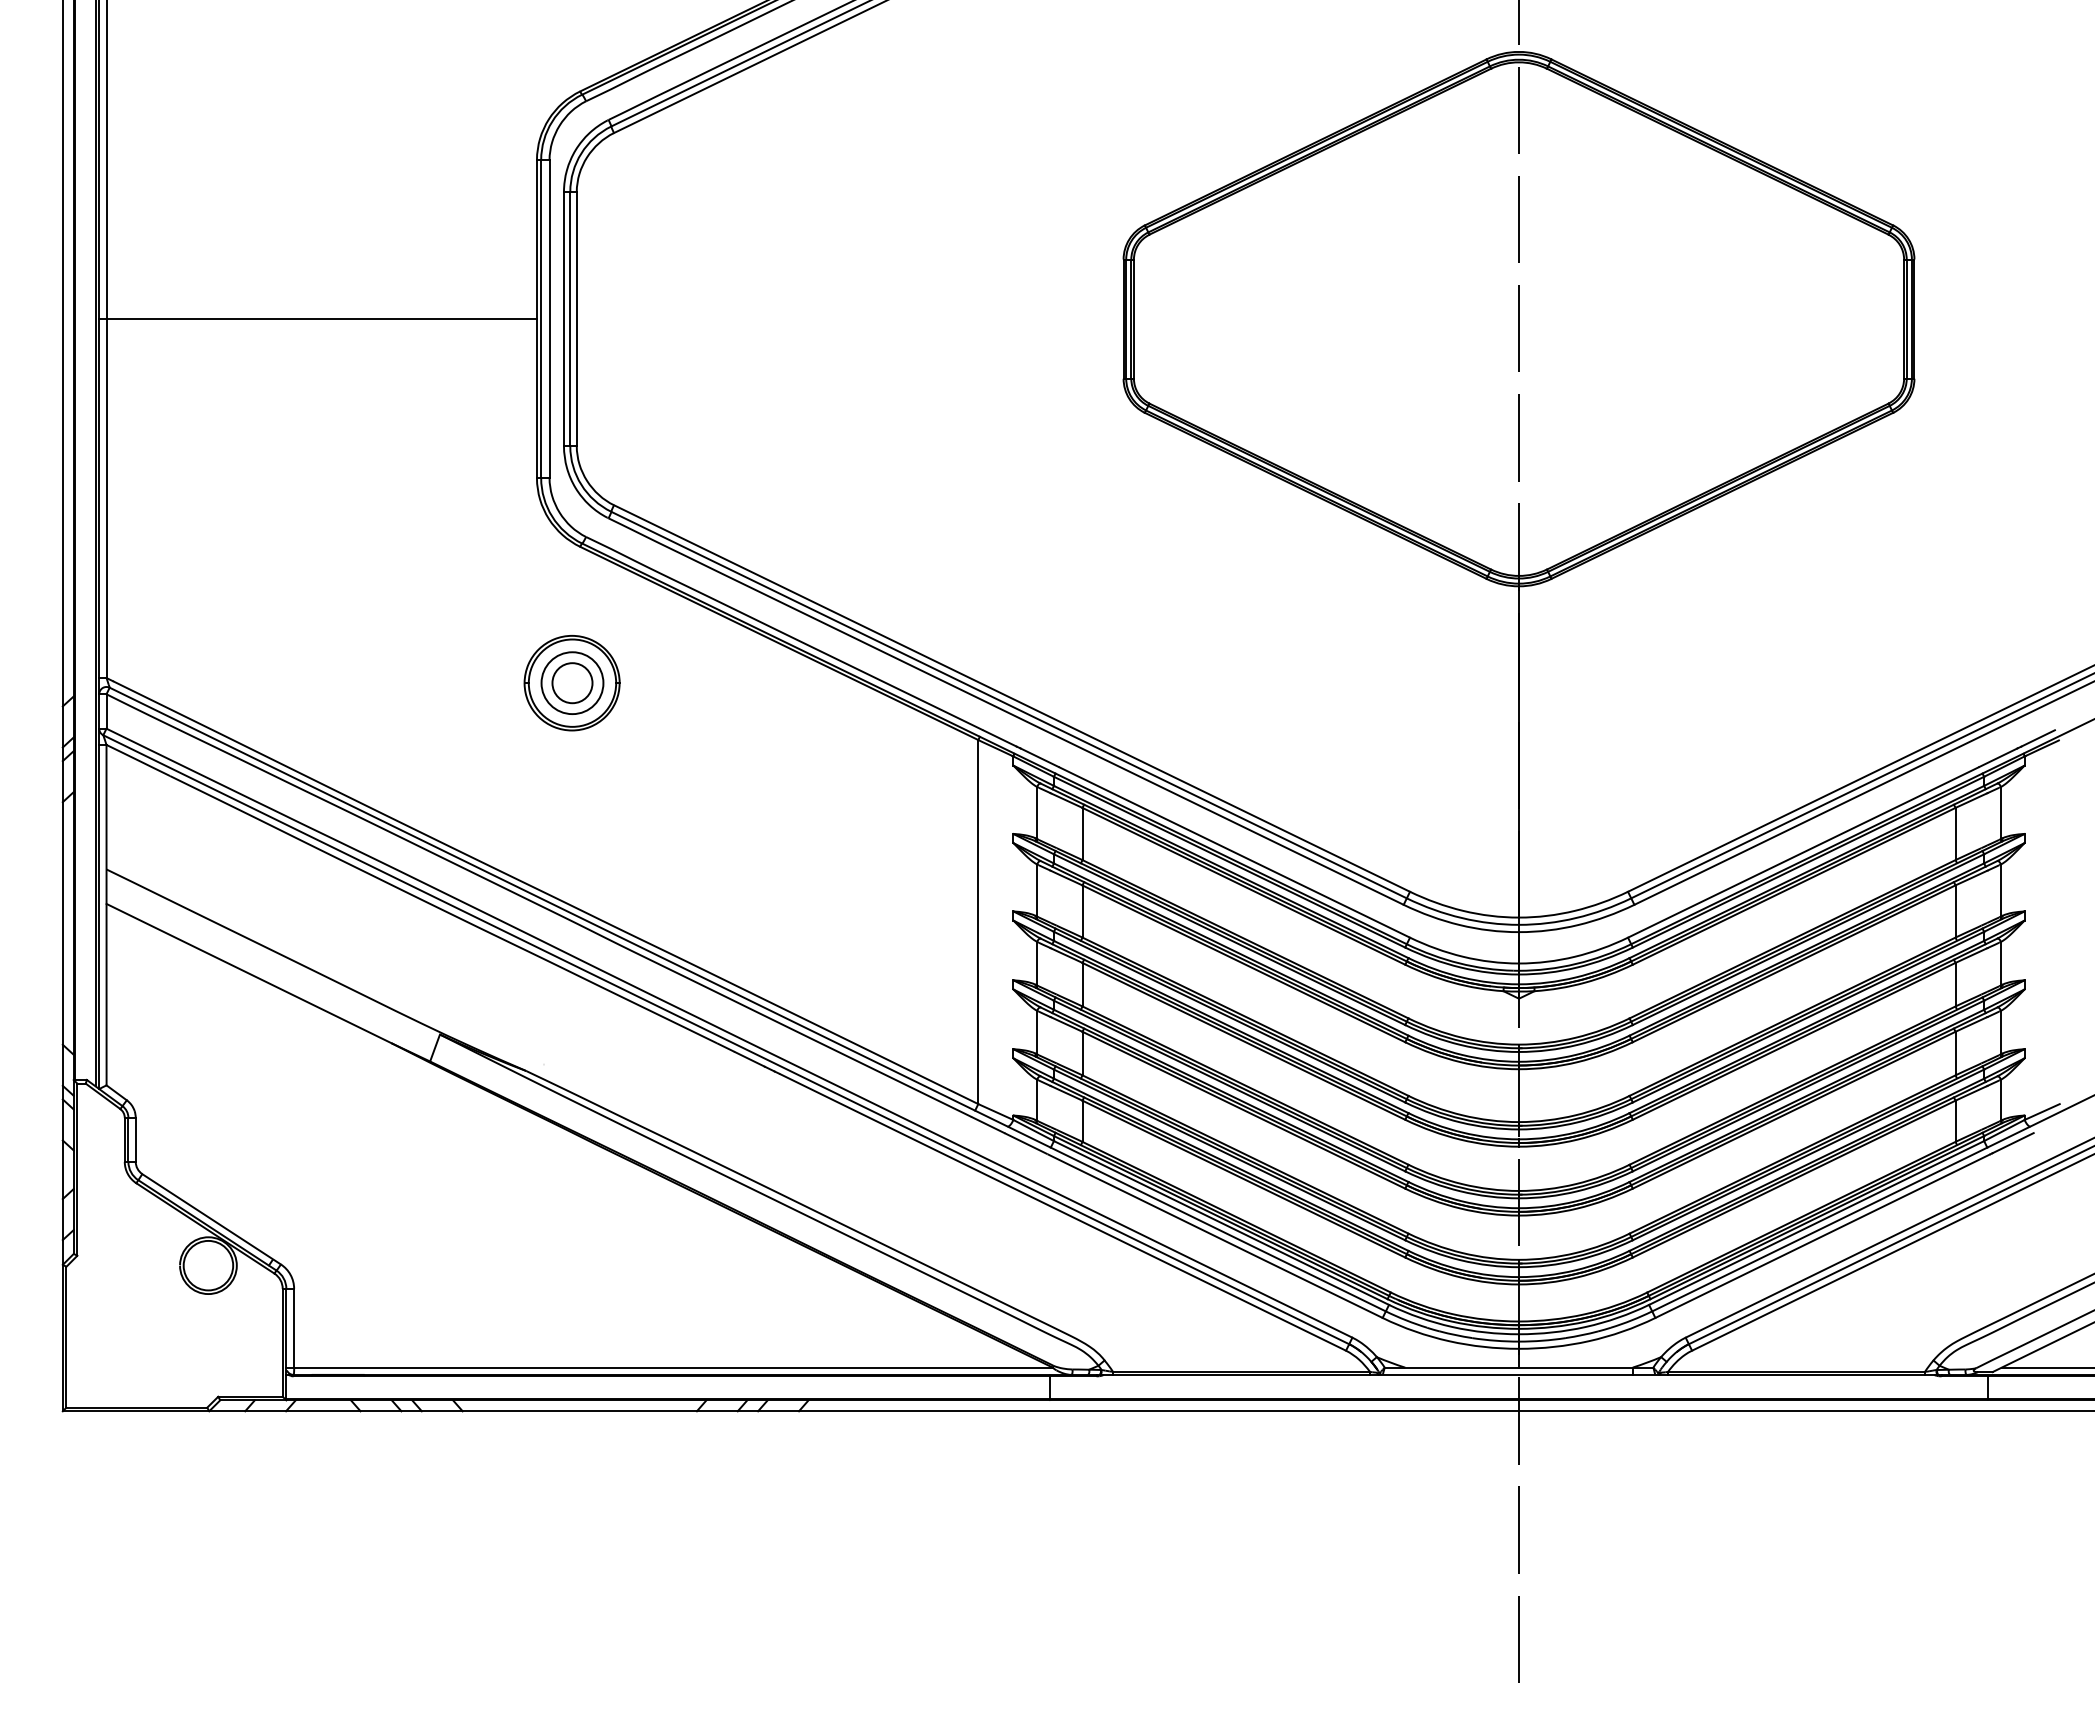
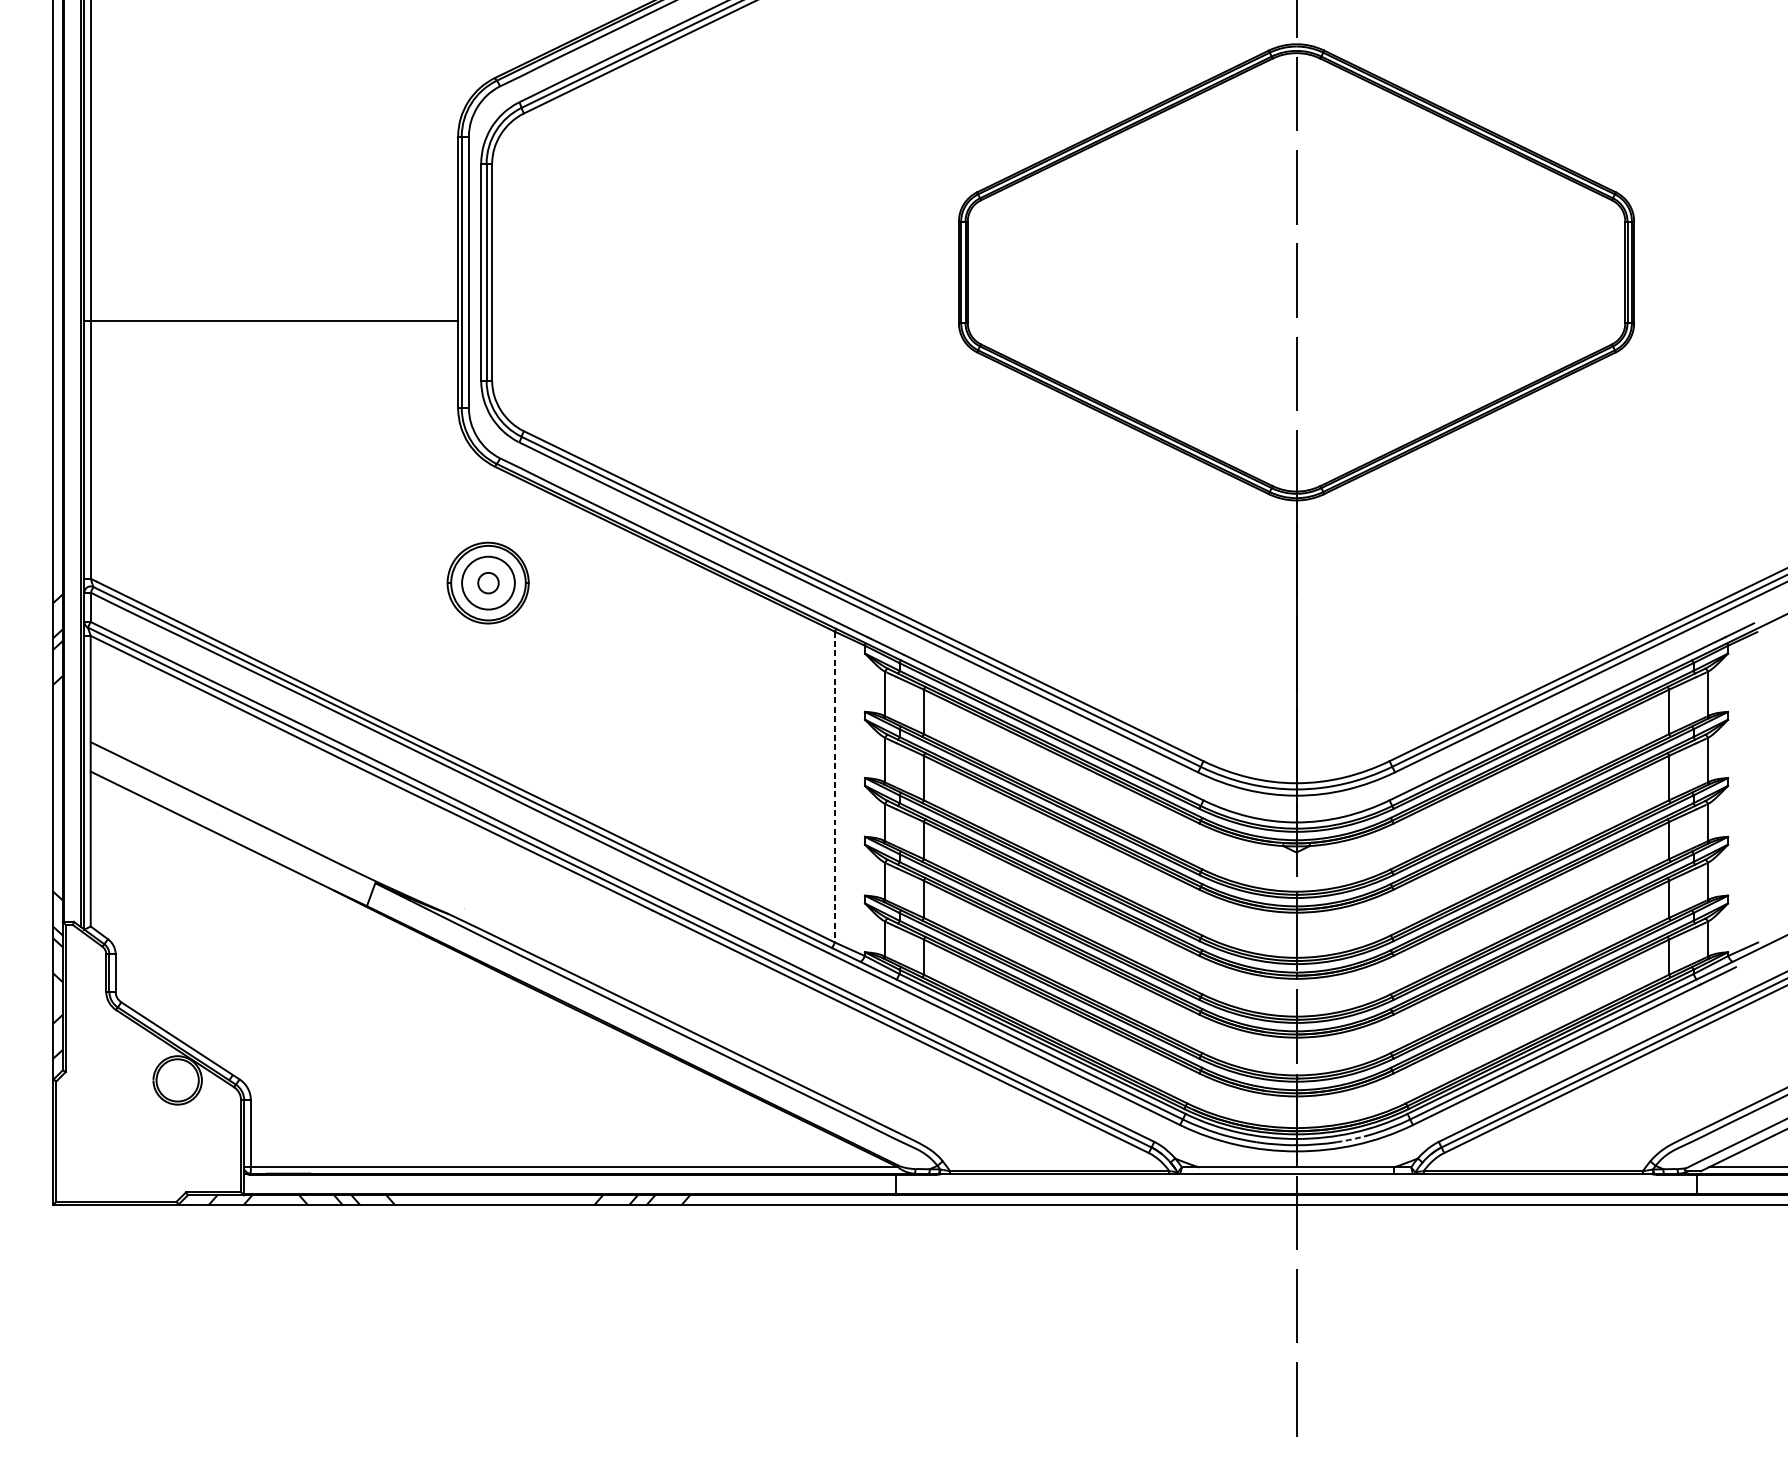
line: (317, 319) -> (270, 321), moved
circle: (572, 683) -> (488, 583), size x0.6
line: (978, 922) -> (835, 787), solid -> dashed
arc: (1582, 1335) -> (1350, 1140), solid -> dashed

